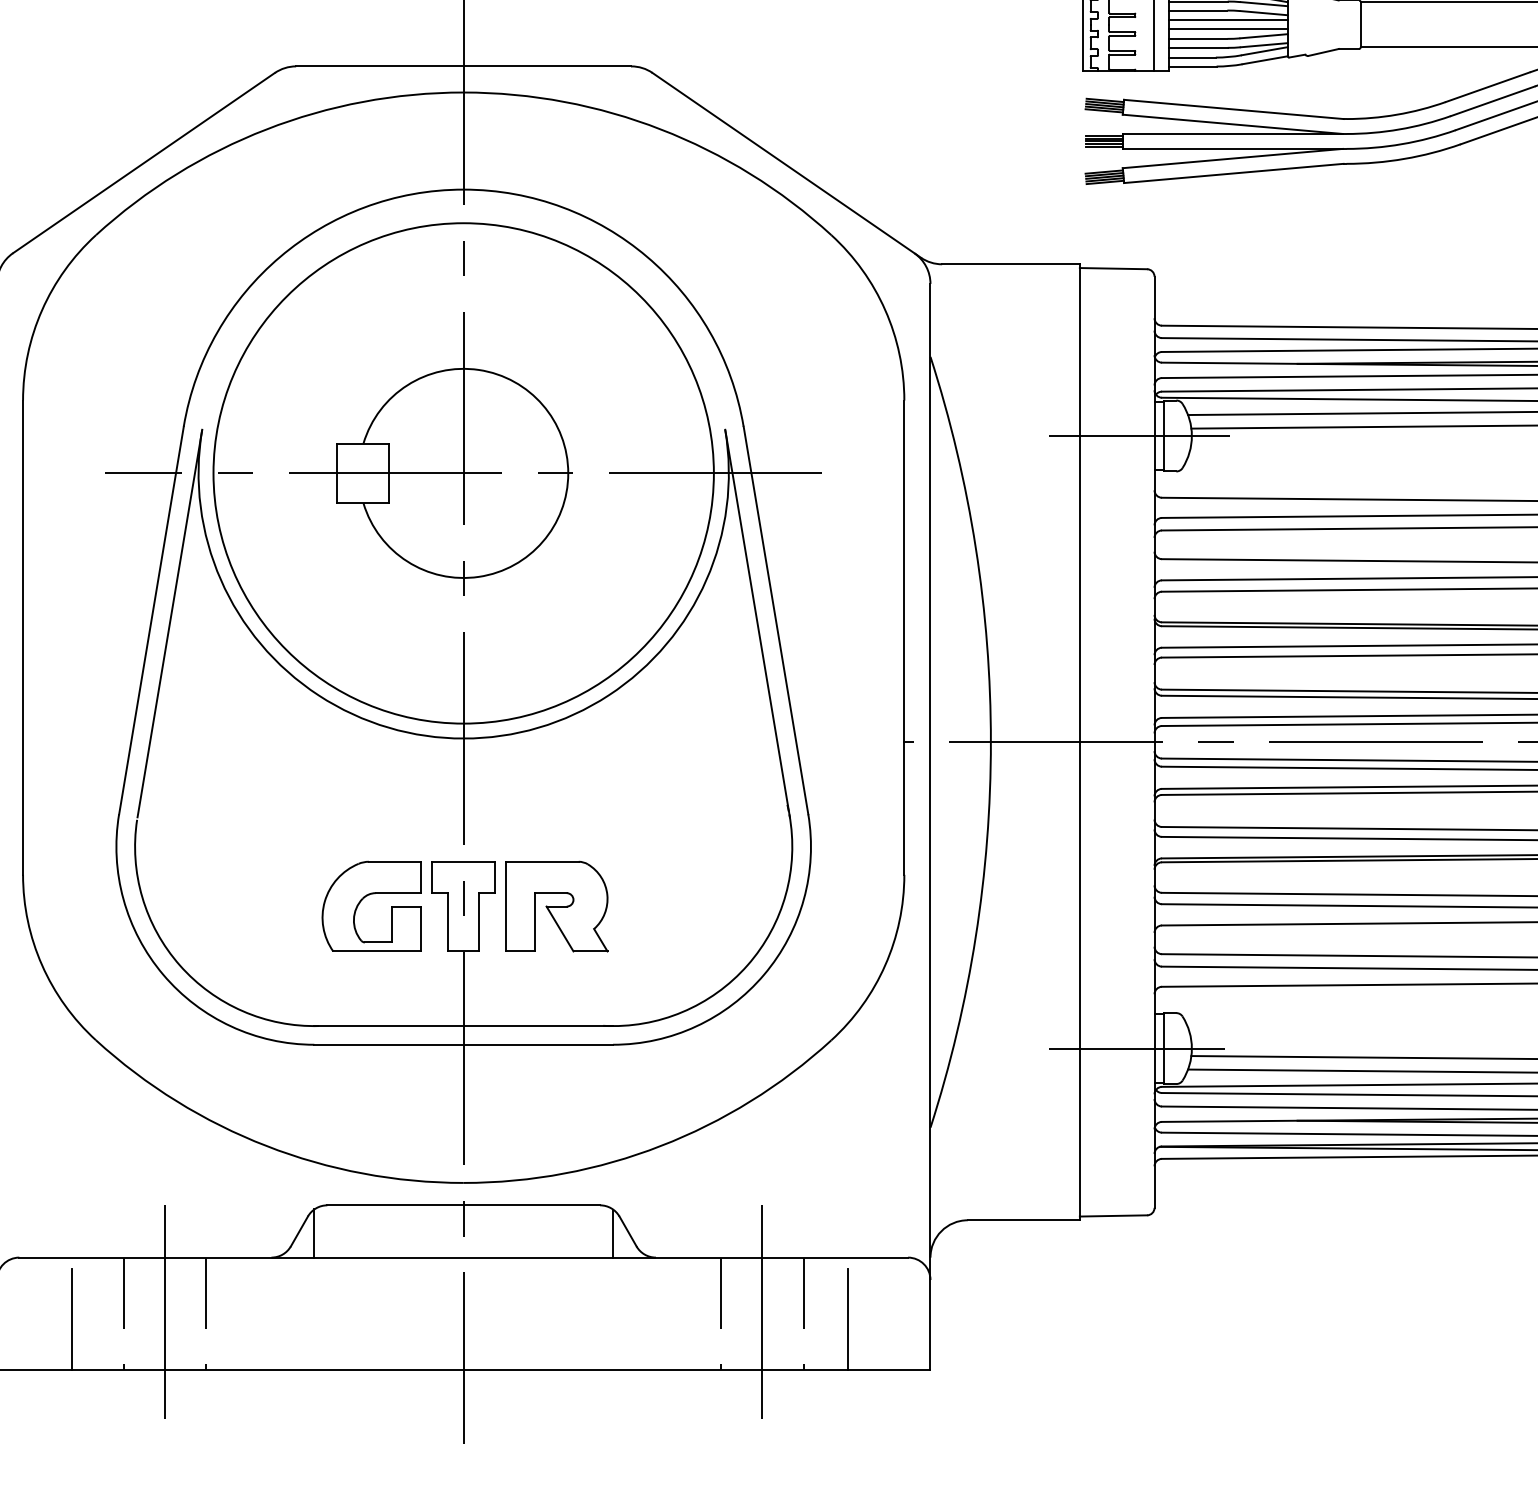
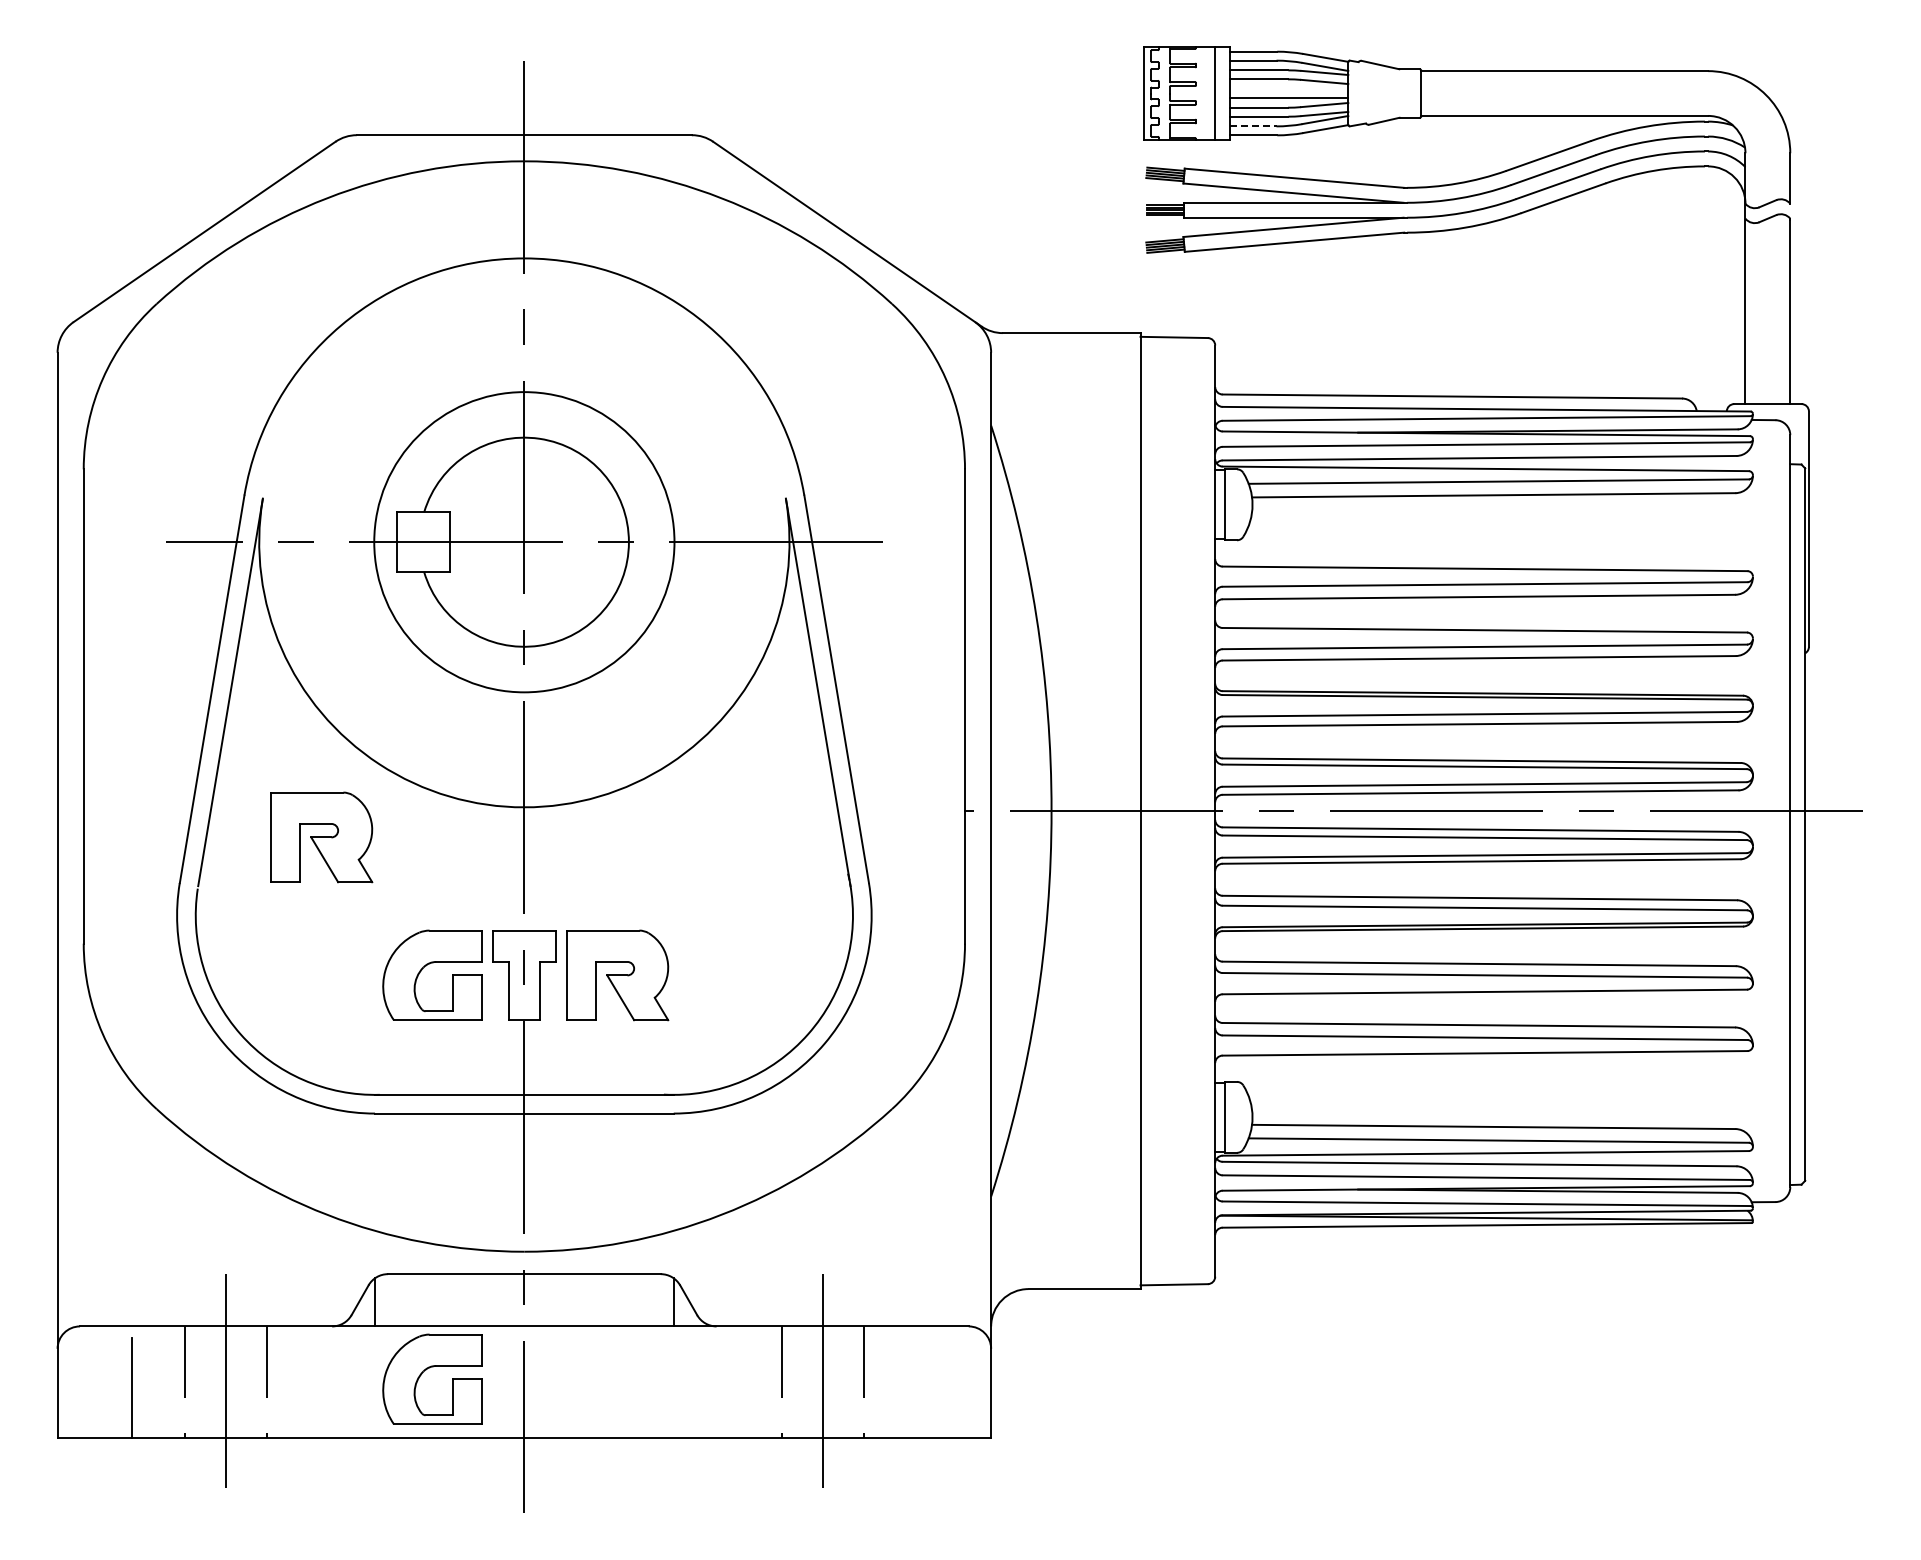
line: (1227, 20) -> (1288, 89), removed
line: (1192, 57) -> (1253, 126), solid -> dashed
line: (1138, 435) -> (1199, 504), removed
circle: (463, 473) -> (524, 542), size x0.6
part: (260, 768) -> (321, 837), added
line: (1136, 1048) -> (1197, 1117), removed
part: (365, 1301) -> (426, 1370), added
line: (848, 1318) -> (909, 1387), removed

